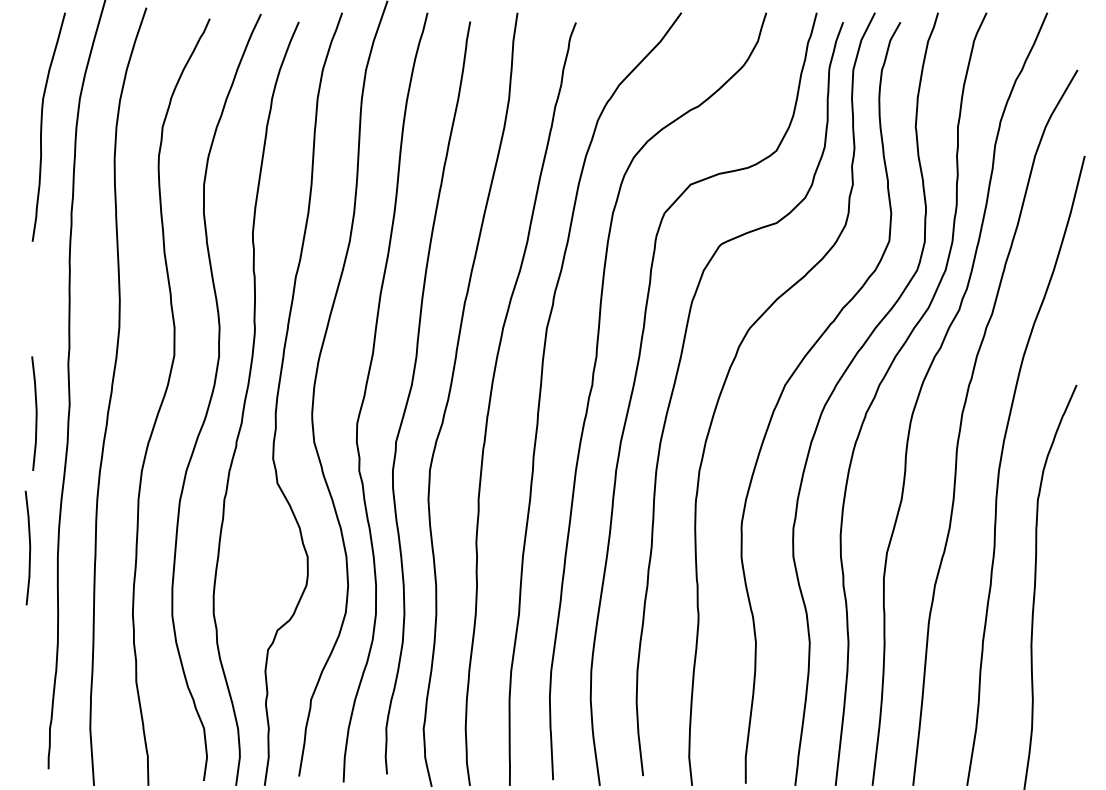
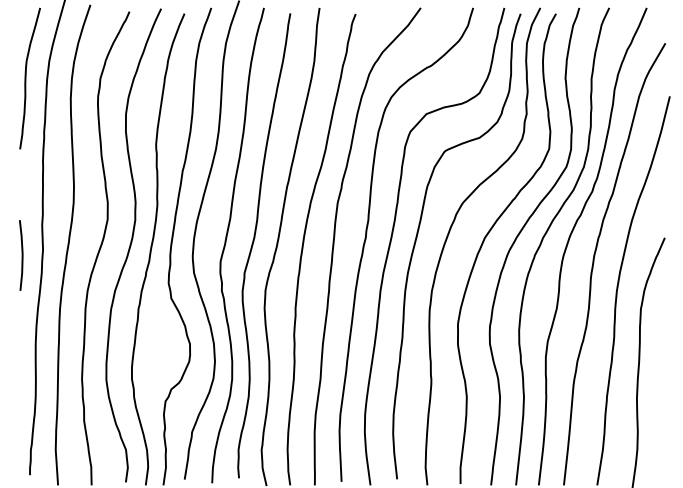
curve: (28, 548) -> (17, 338), removed

